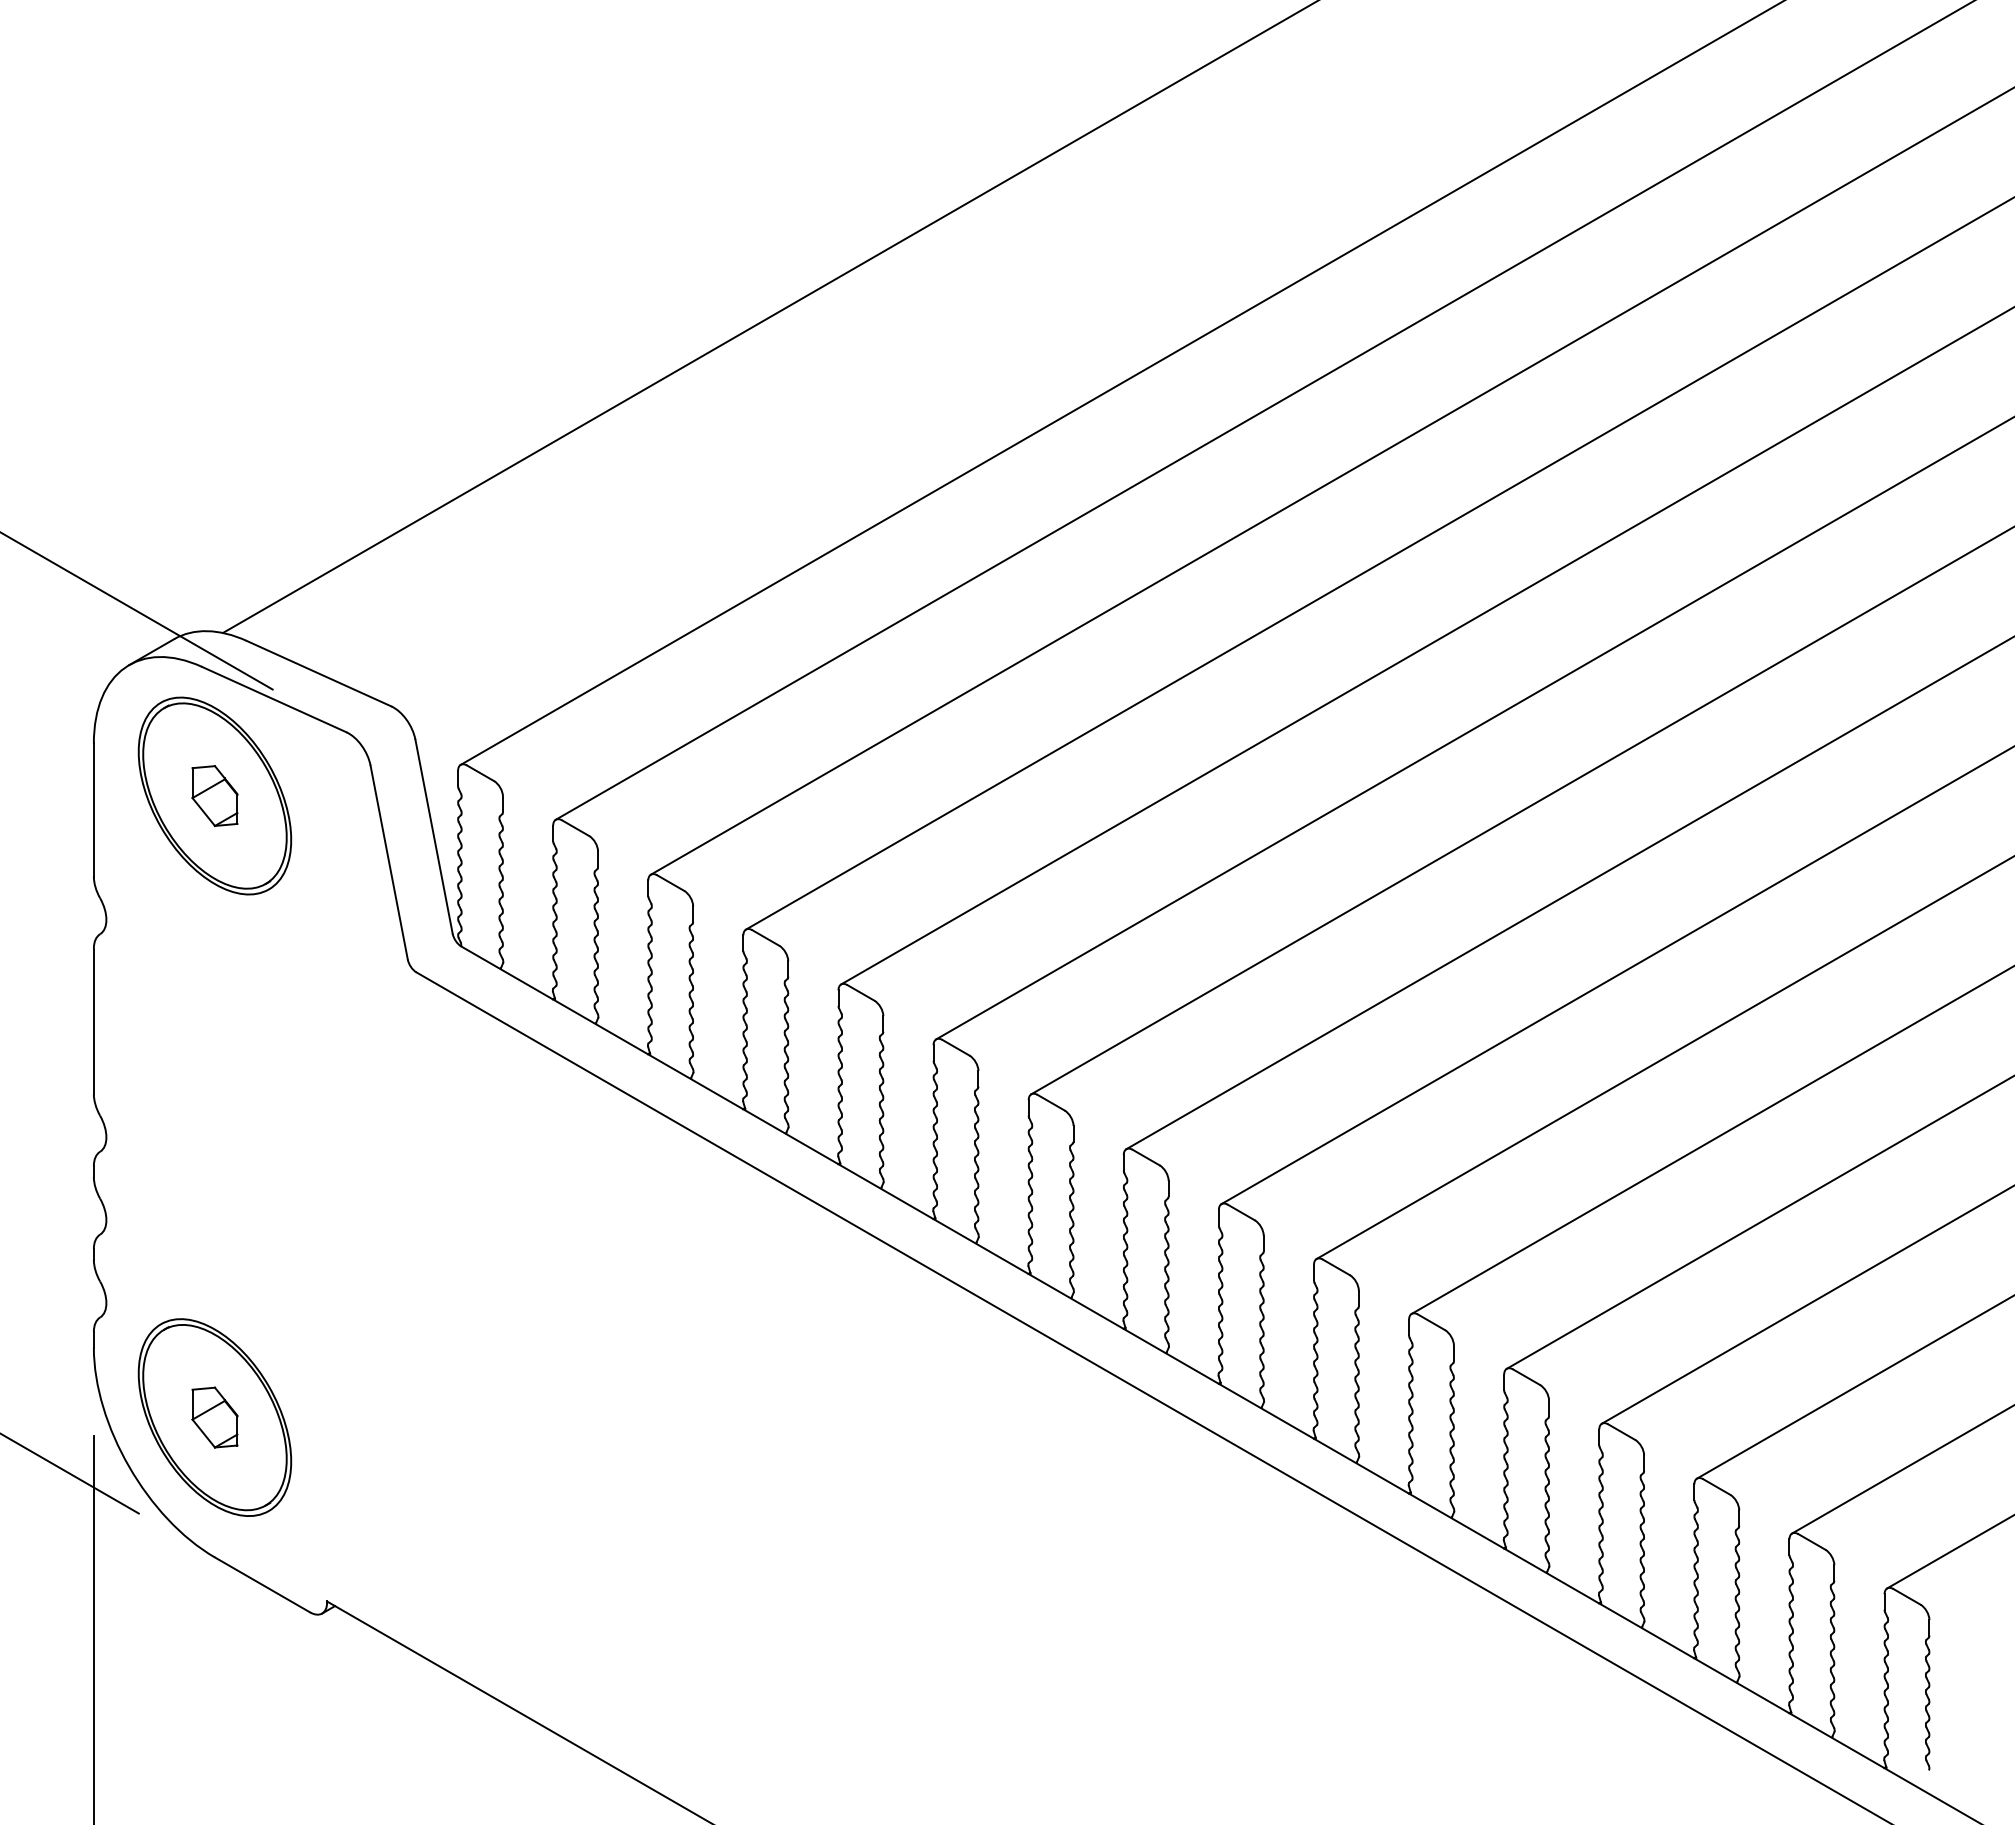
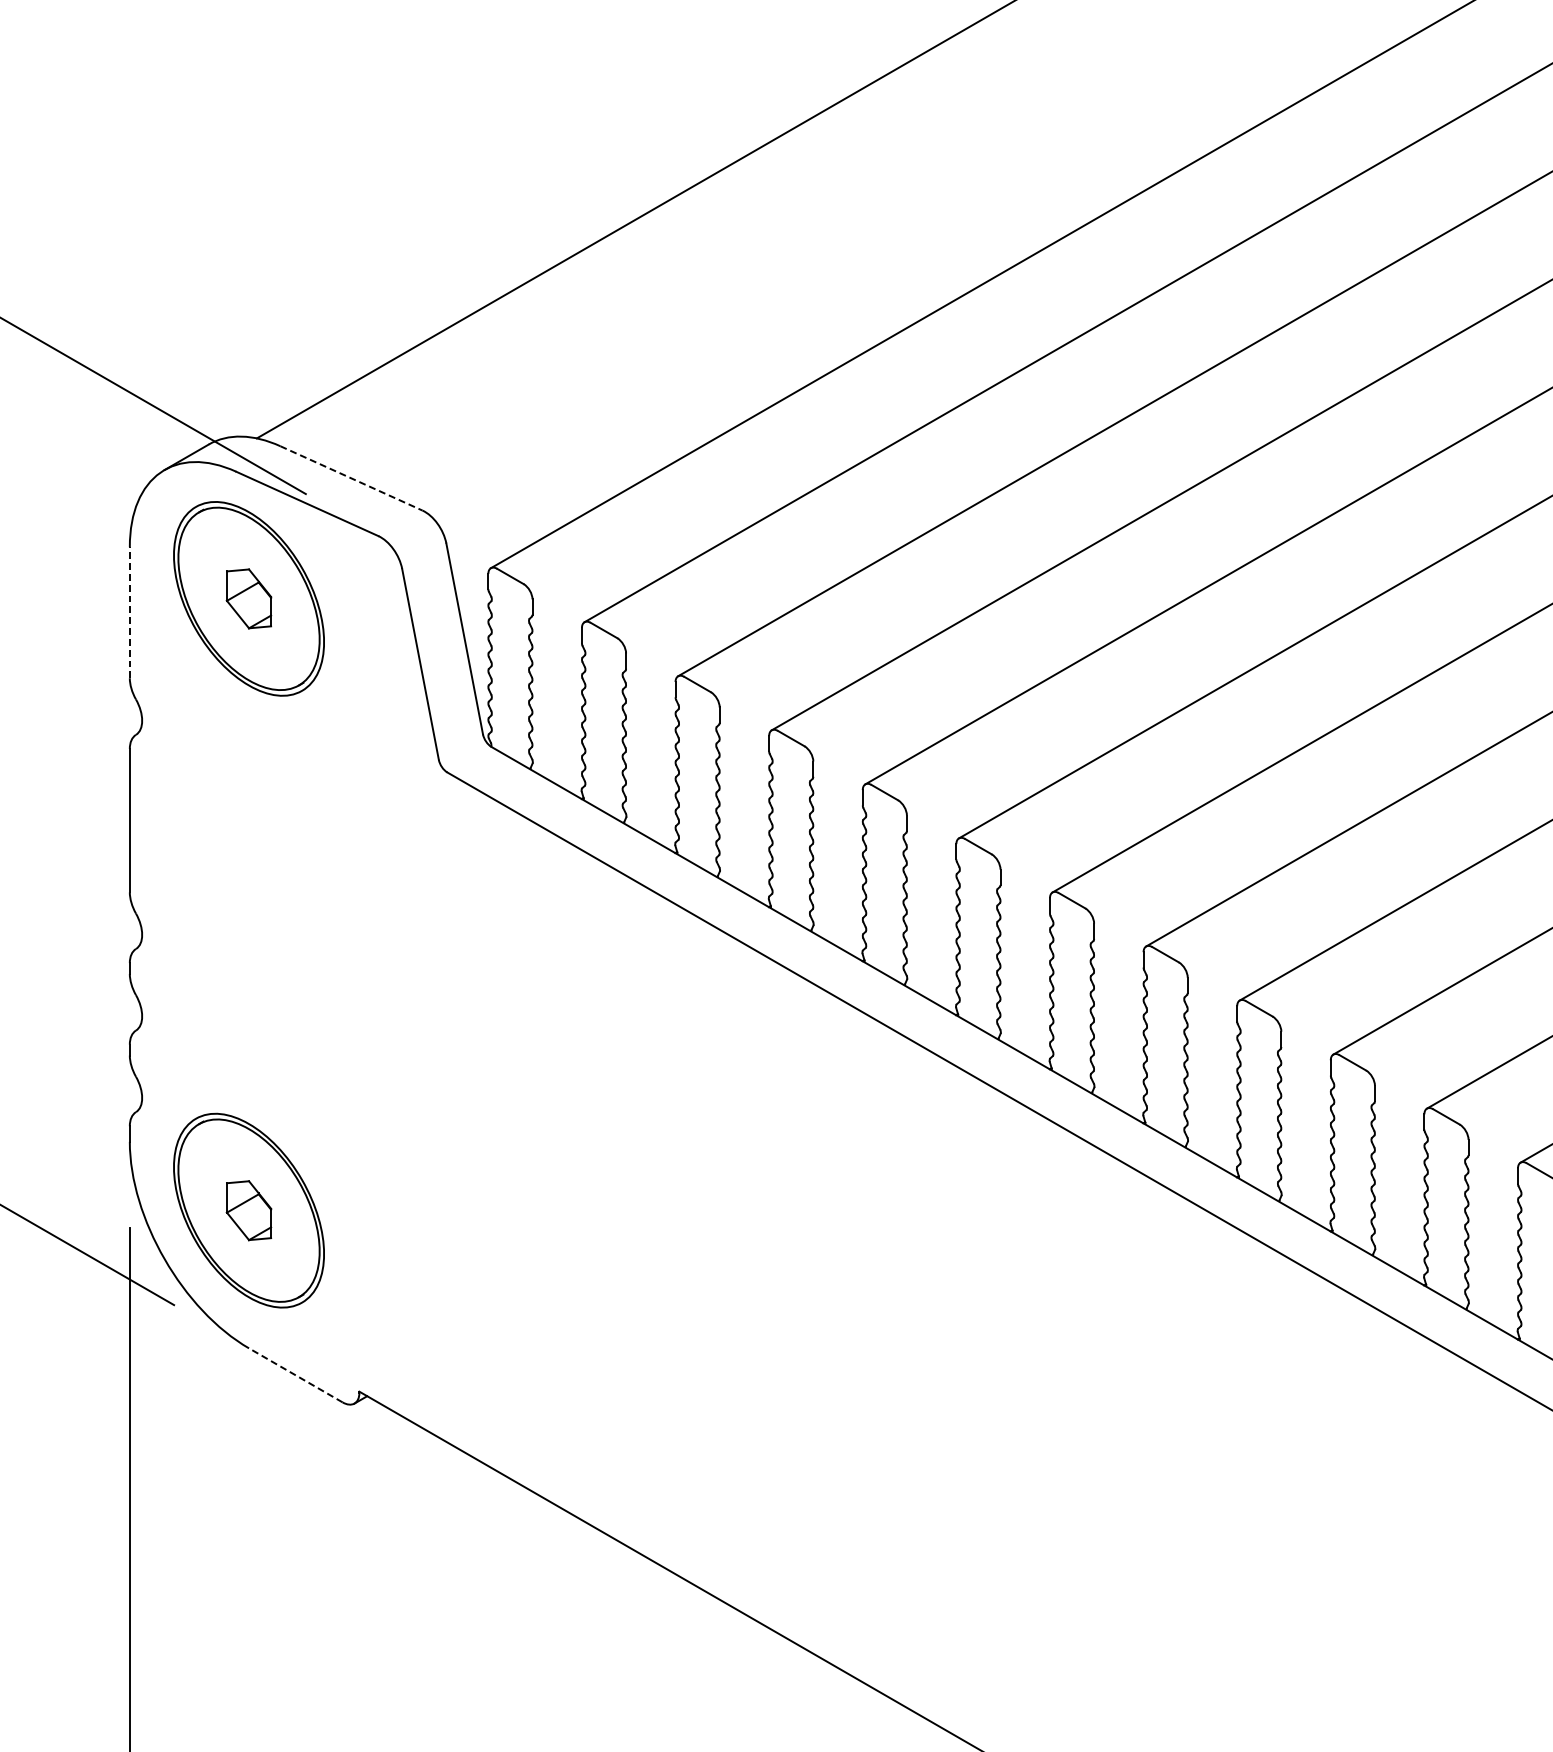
line: (319, 673) -> (351, 478), solid -> dashed
line: (93, 810) -> (129, 613), solid -> dashed
line: (262, 1584) -> (295, 1374), solid -> dashed

